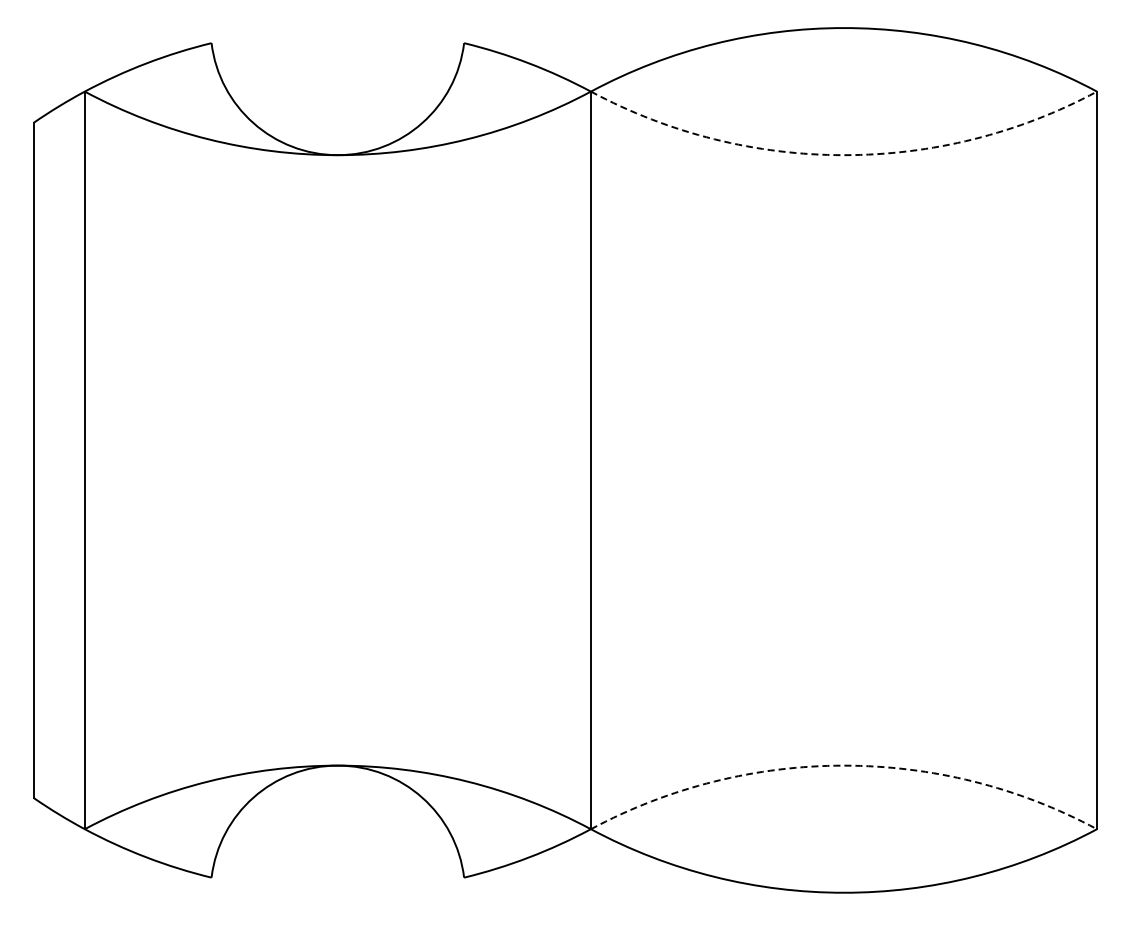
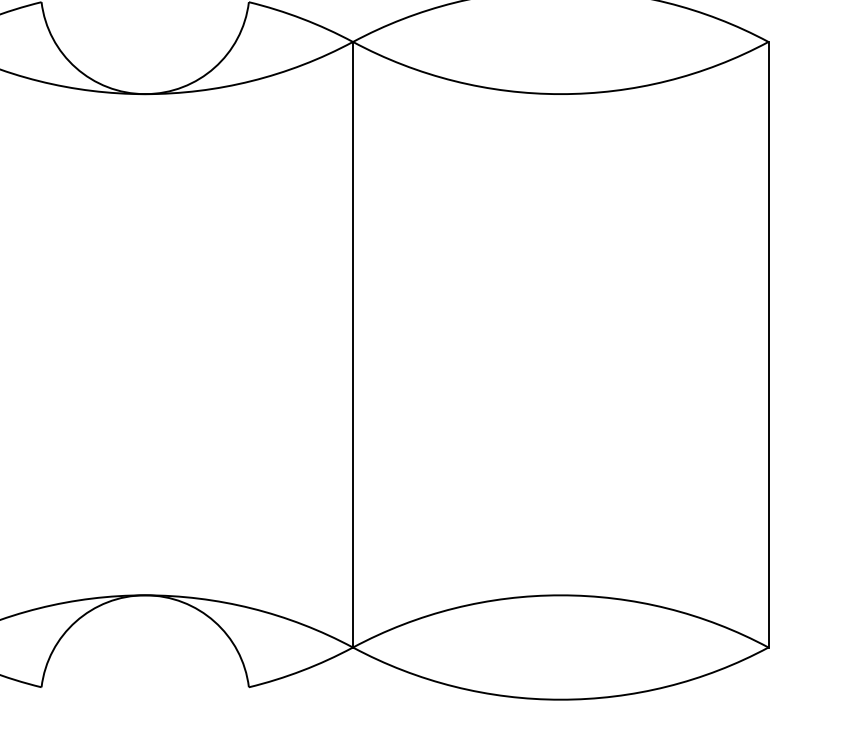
arc: (844, 155) -> (561, 94), dashed -> solid
arc: (844, 765) -> (561, 595), dashed -> solid

